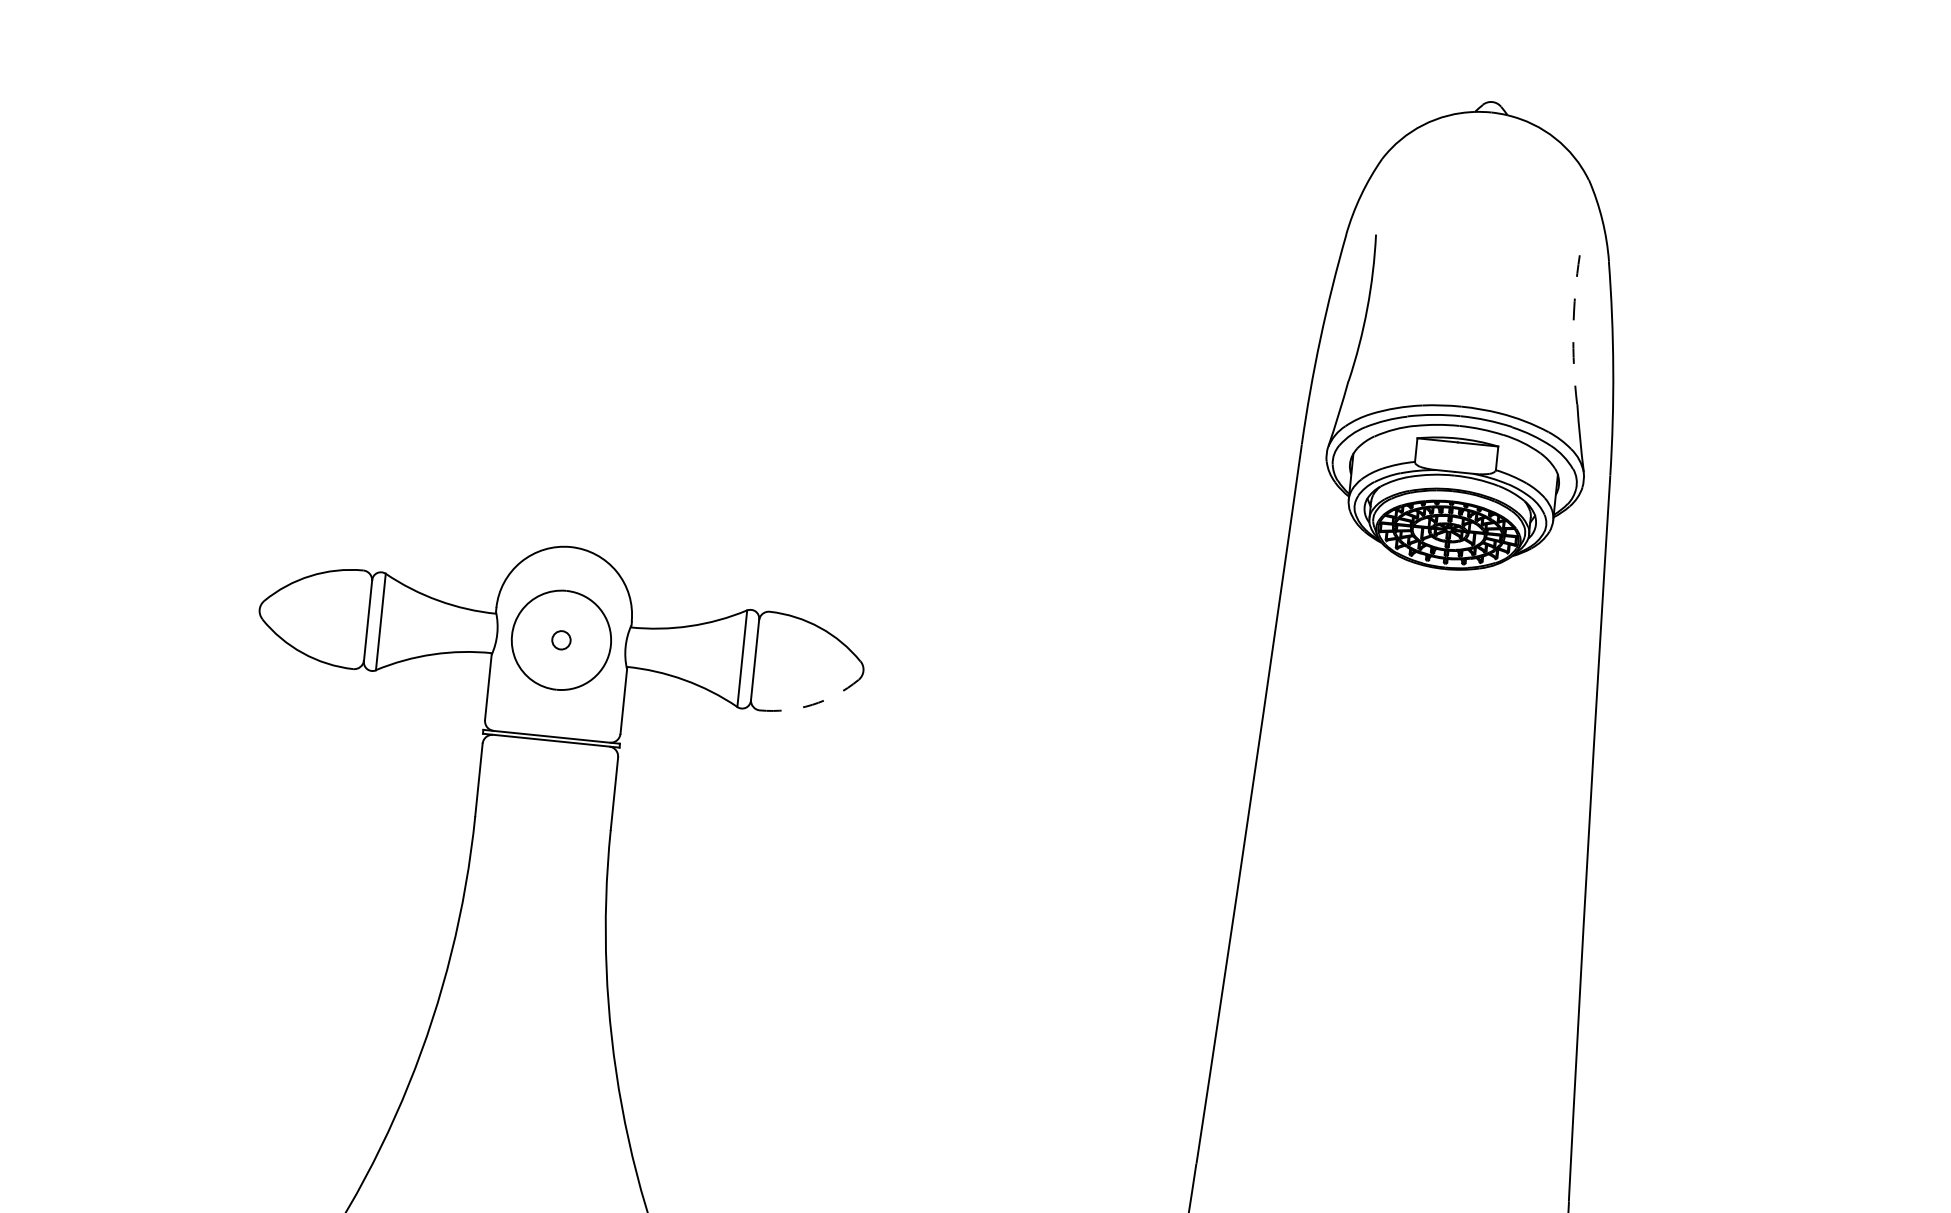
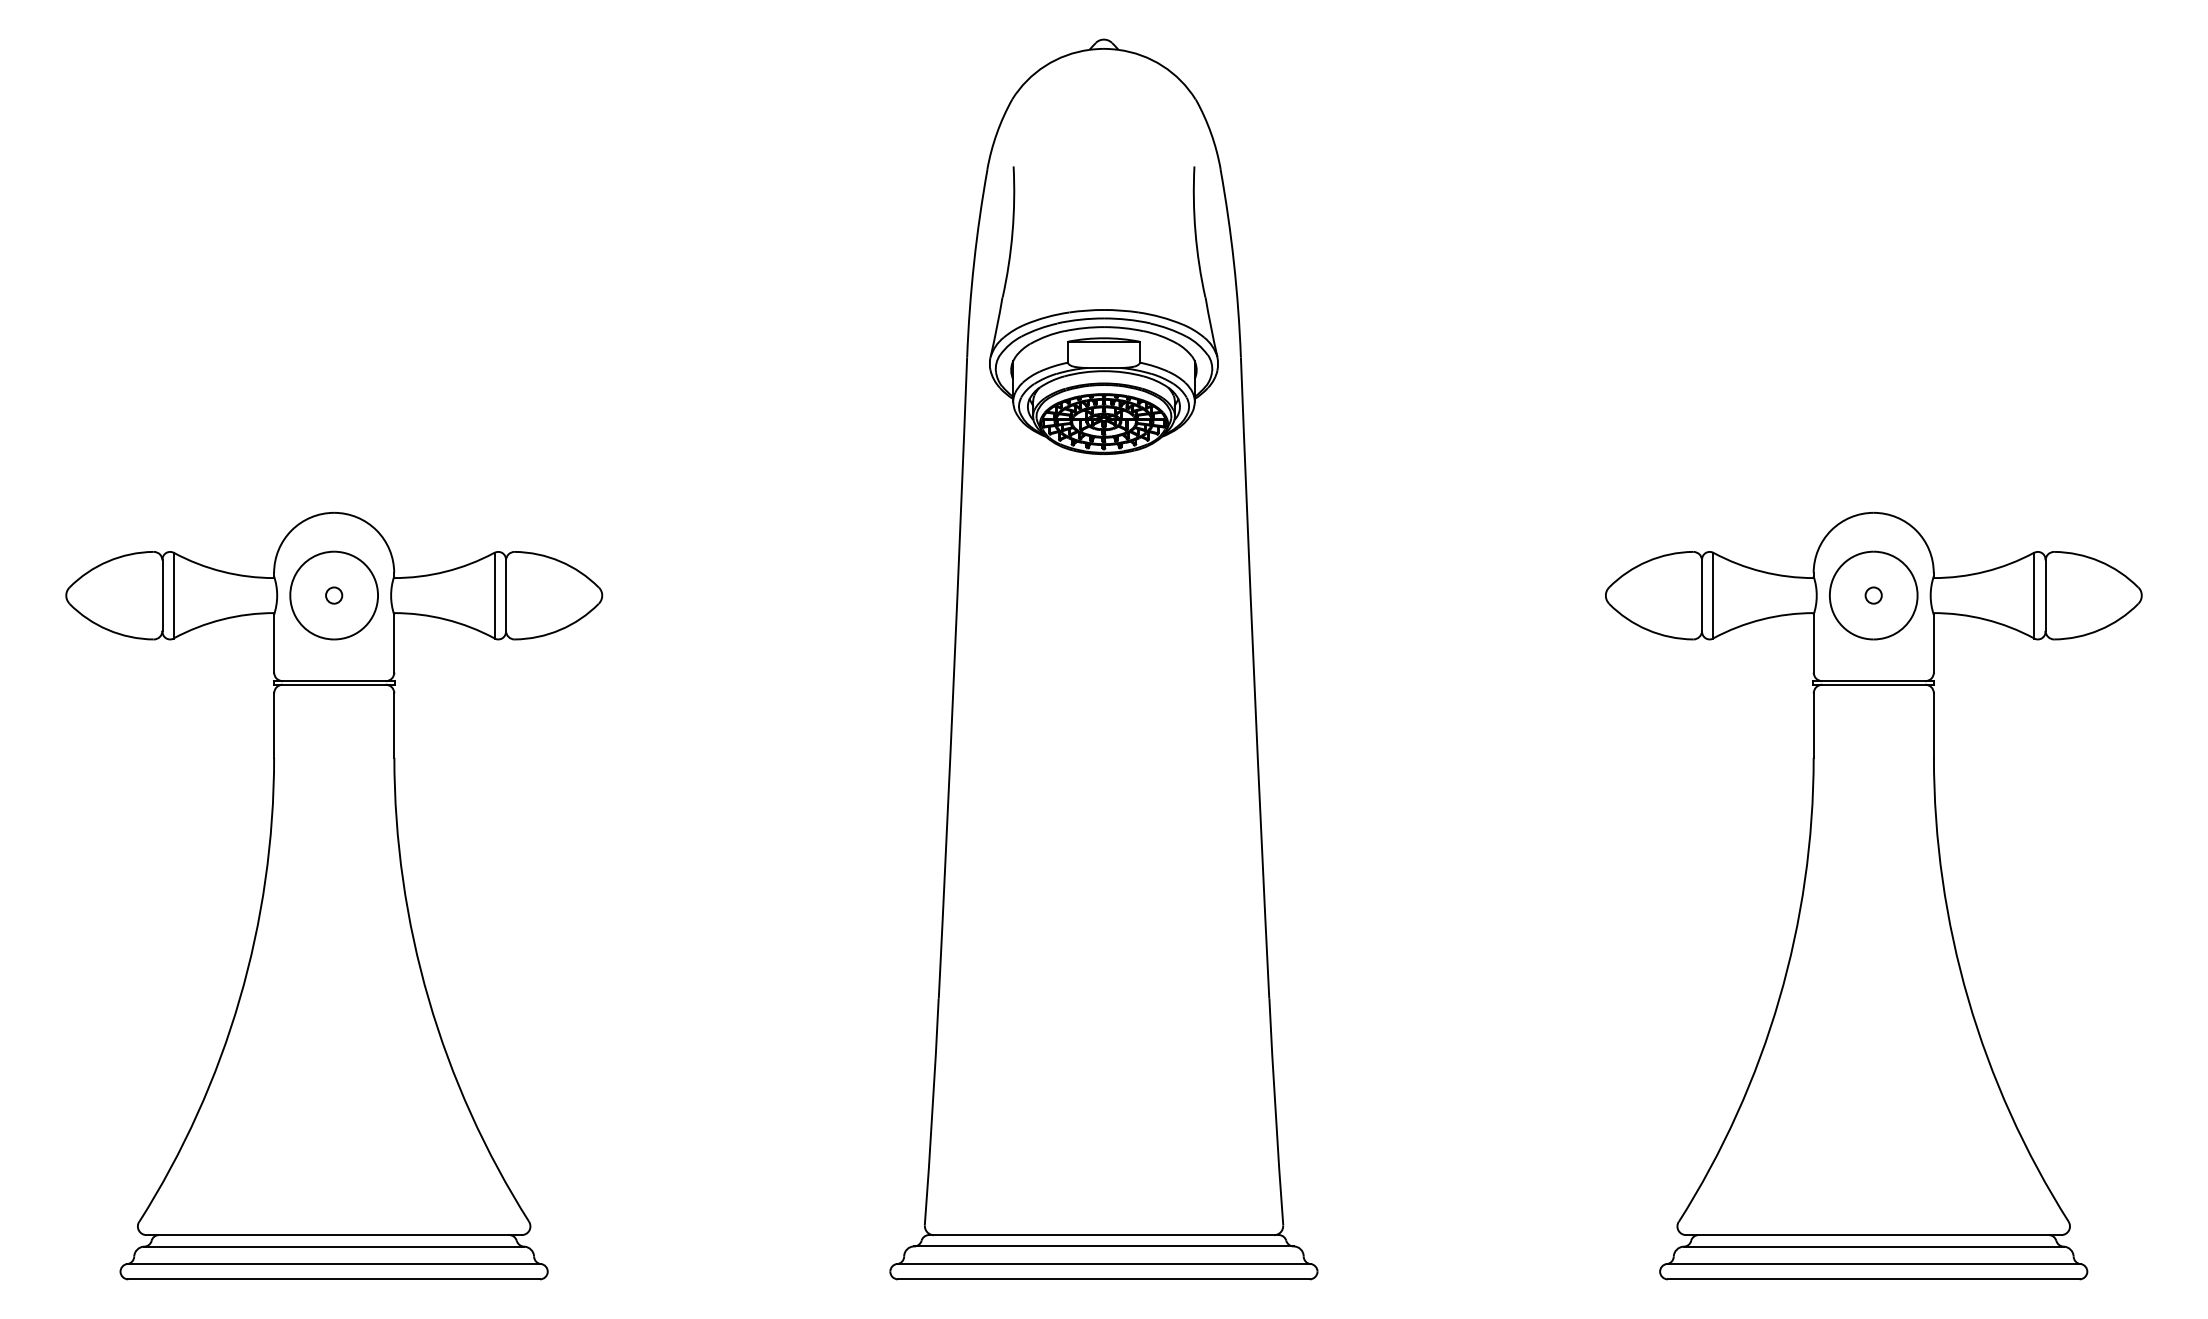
arc: (1573, 329) -> (1195, 232), dashed -> solid
arc: (812, 704) -> (560, 629), dashed -> solid

